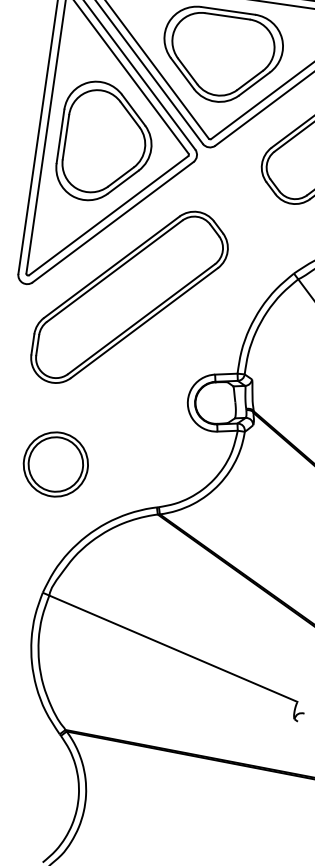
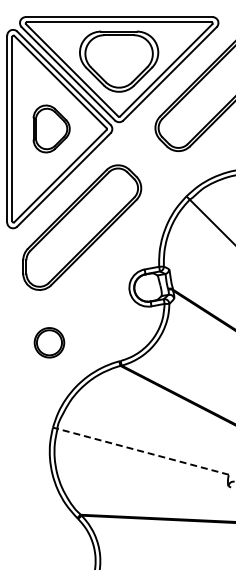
part: (105, 142) -> (51, 128), size x0.6
part: (56, 463) -> (49, 342), size x0.7
line: (173, 648) -> (143, 451), solid -> dashed

